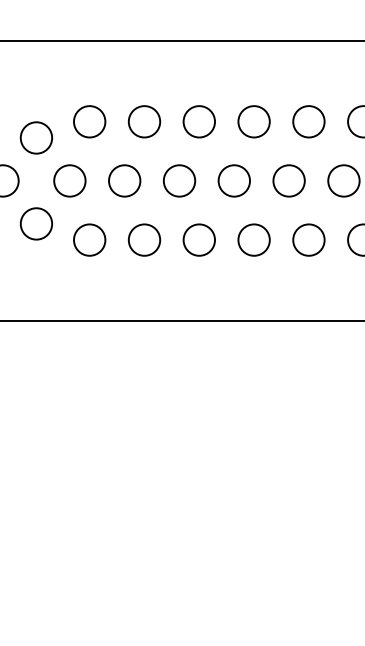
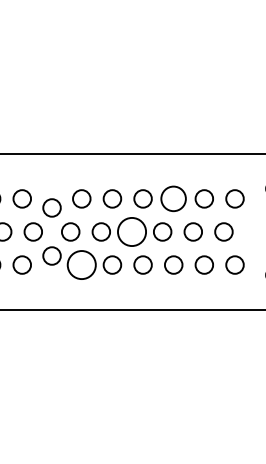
circle: (253, 121) -> (173, 198), size x1.4
circle: (178, 180) -> (131, 231), size x1.6
circle: (89, 239) -> (81, 264), size x1.6

